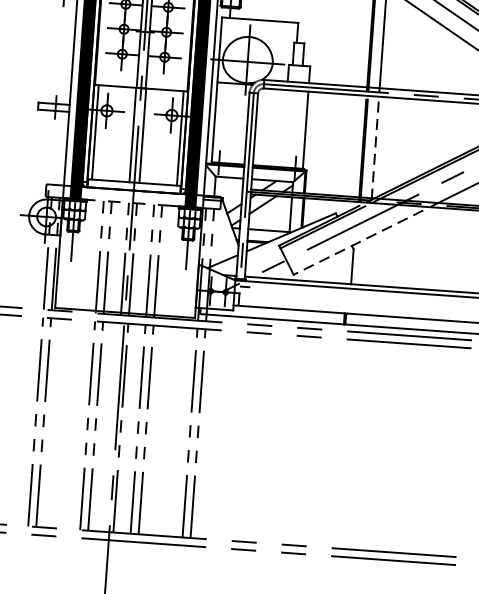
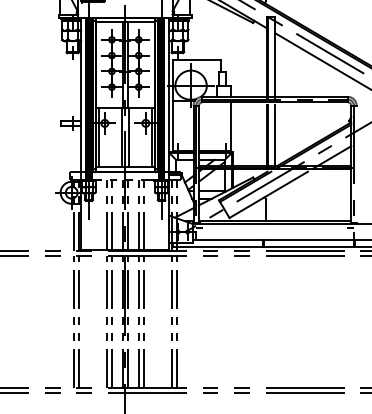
line: (375, 149) -> (275, 135), dashed -> solid
line: (358, 242) -> (268, 194), dashed -> solid
line: (112, 426) -> (122, 321), added

